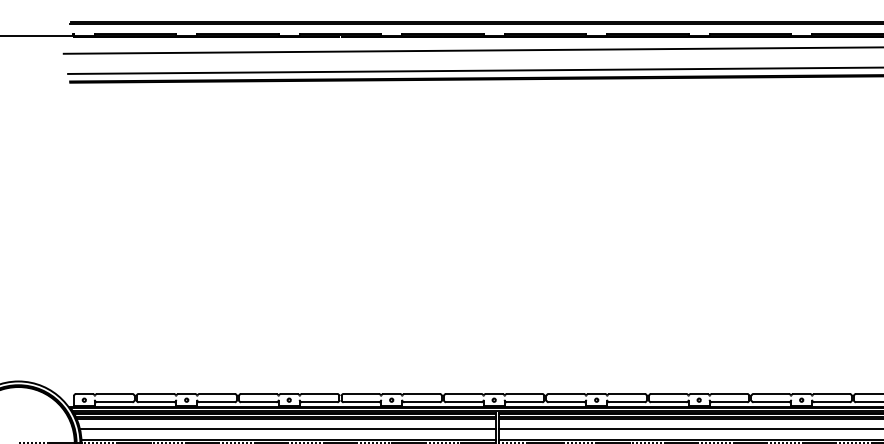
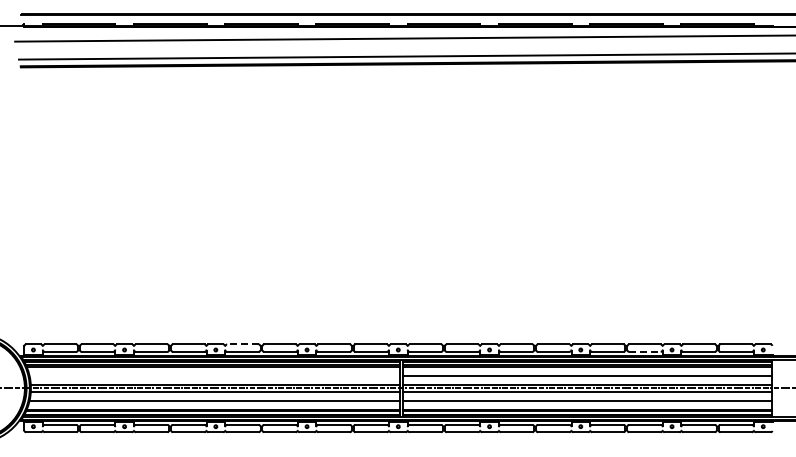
line: (319, 394) -> (242, 344), solid -> dashed
line: (770, 401) -> (644, 351), solid -> dashed
line: (287, 428) -> (214, 375), removed

